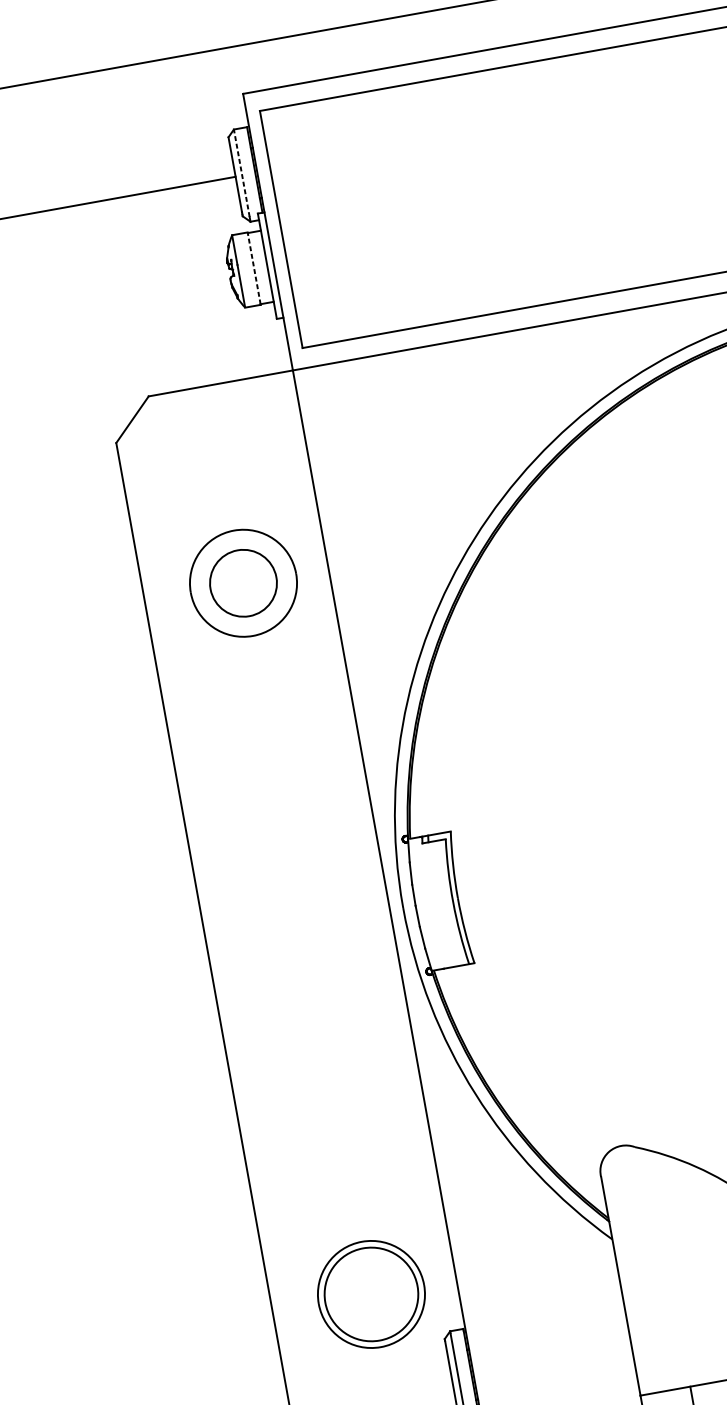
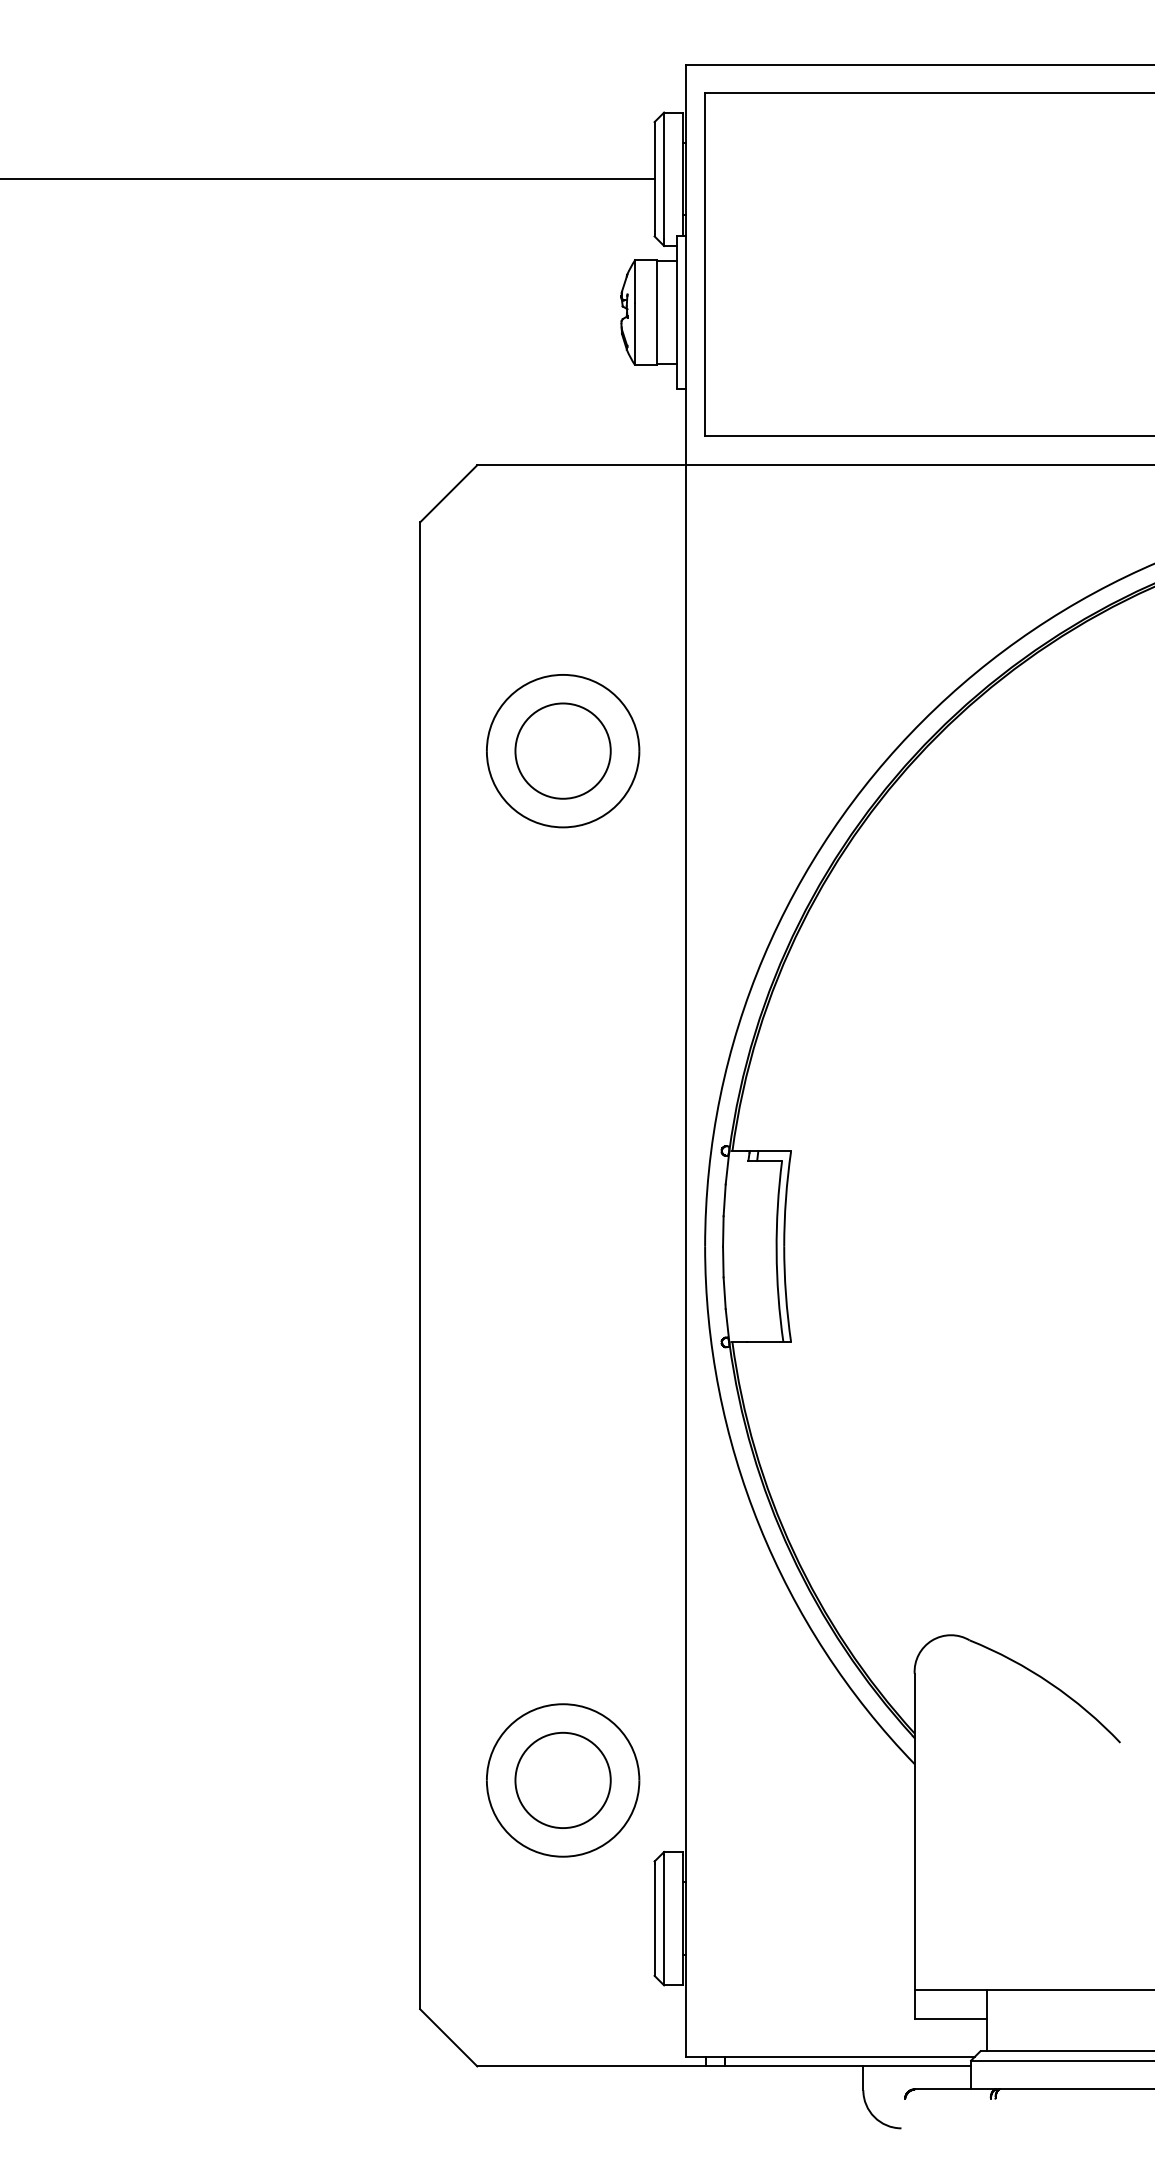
line: (242, 172) -> (664, 175), dashed -> solid
line: (254, 267) -> (657, 311), dashed -> solid
circle: (371, 1294) -> (562, 1780), size x0.71

